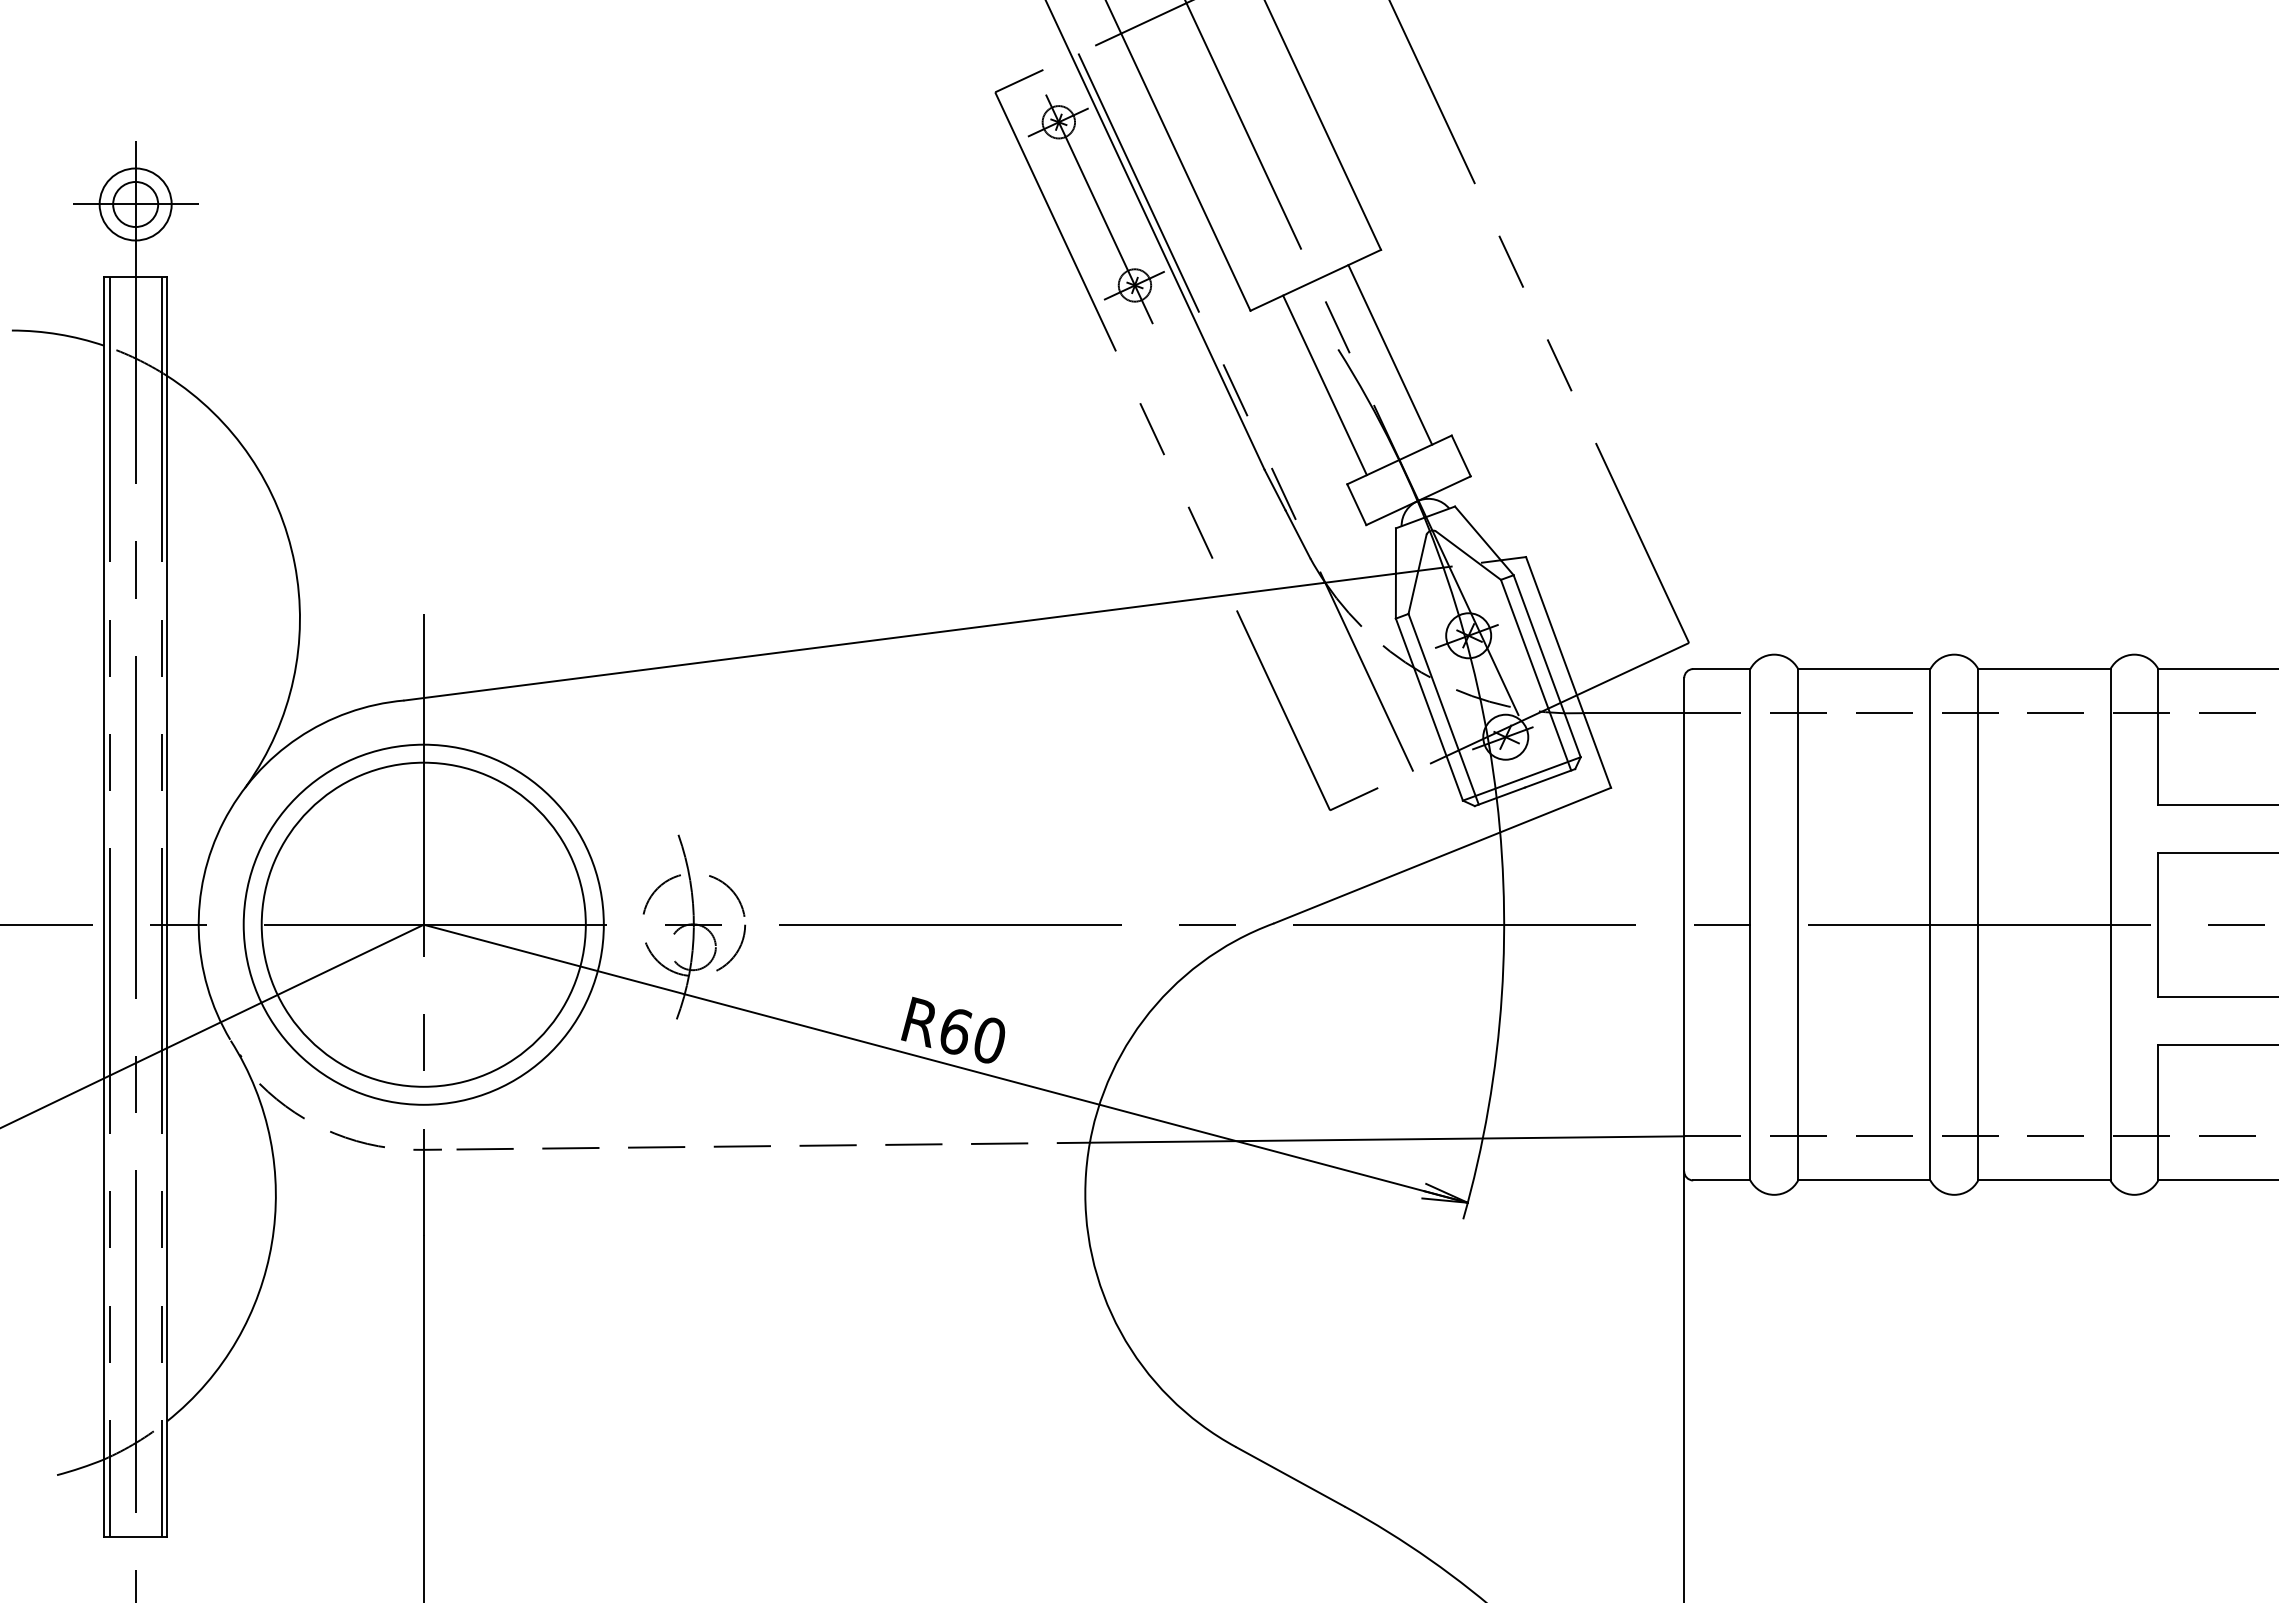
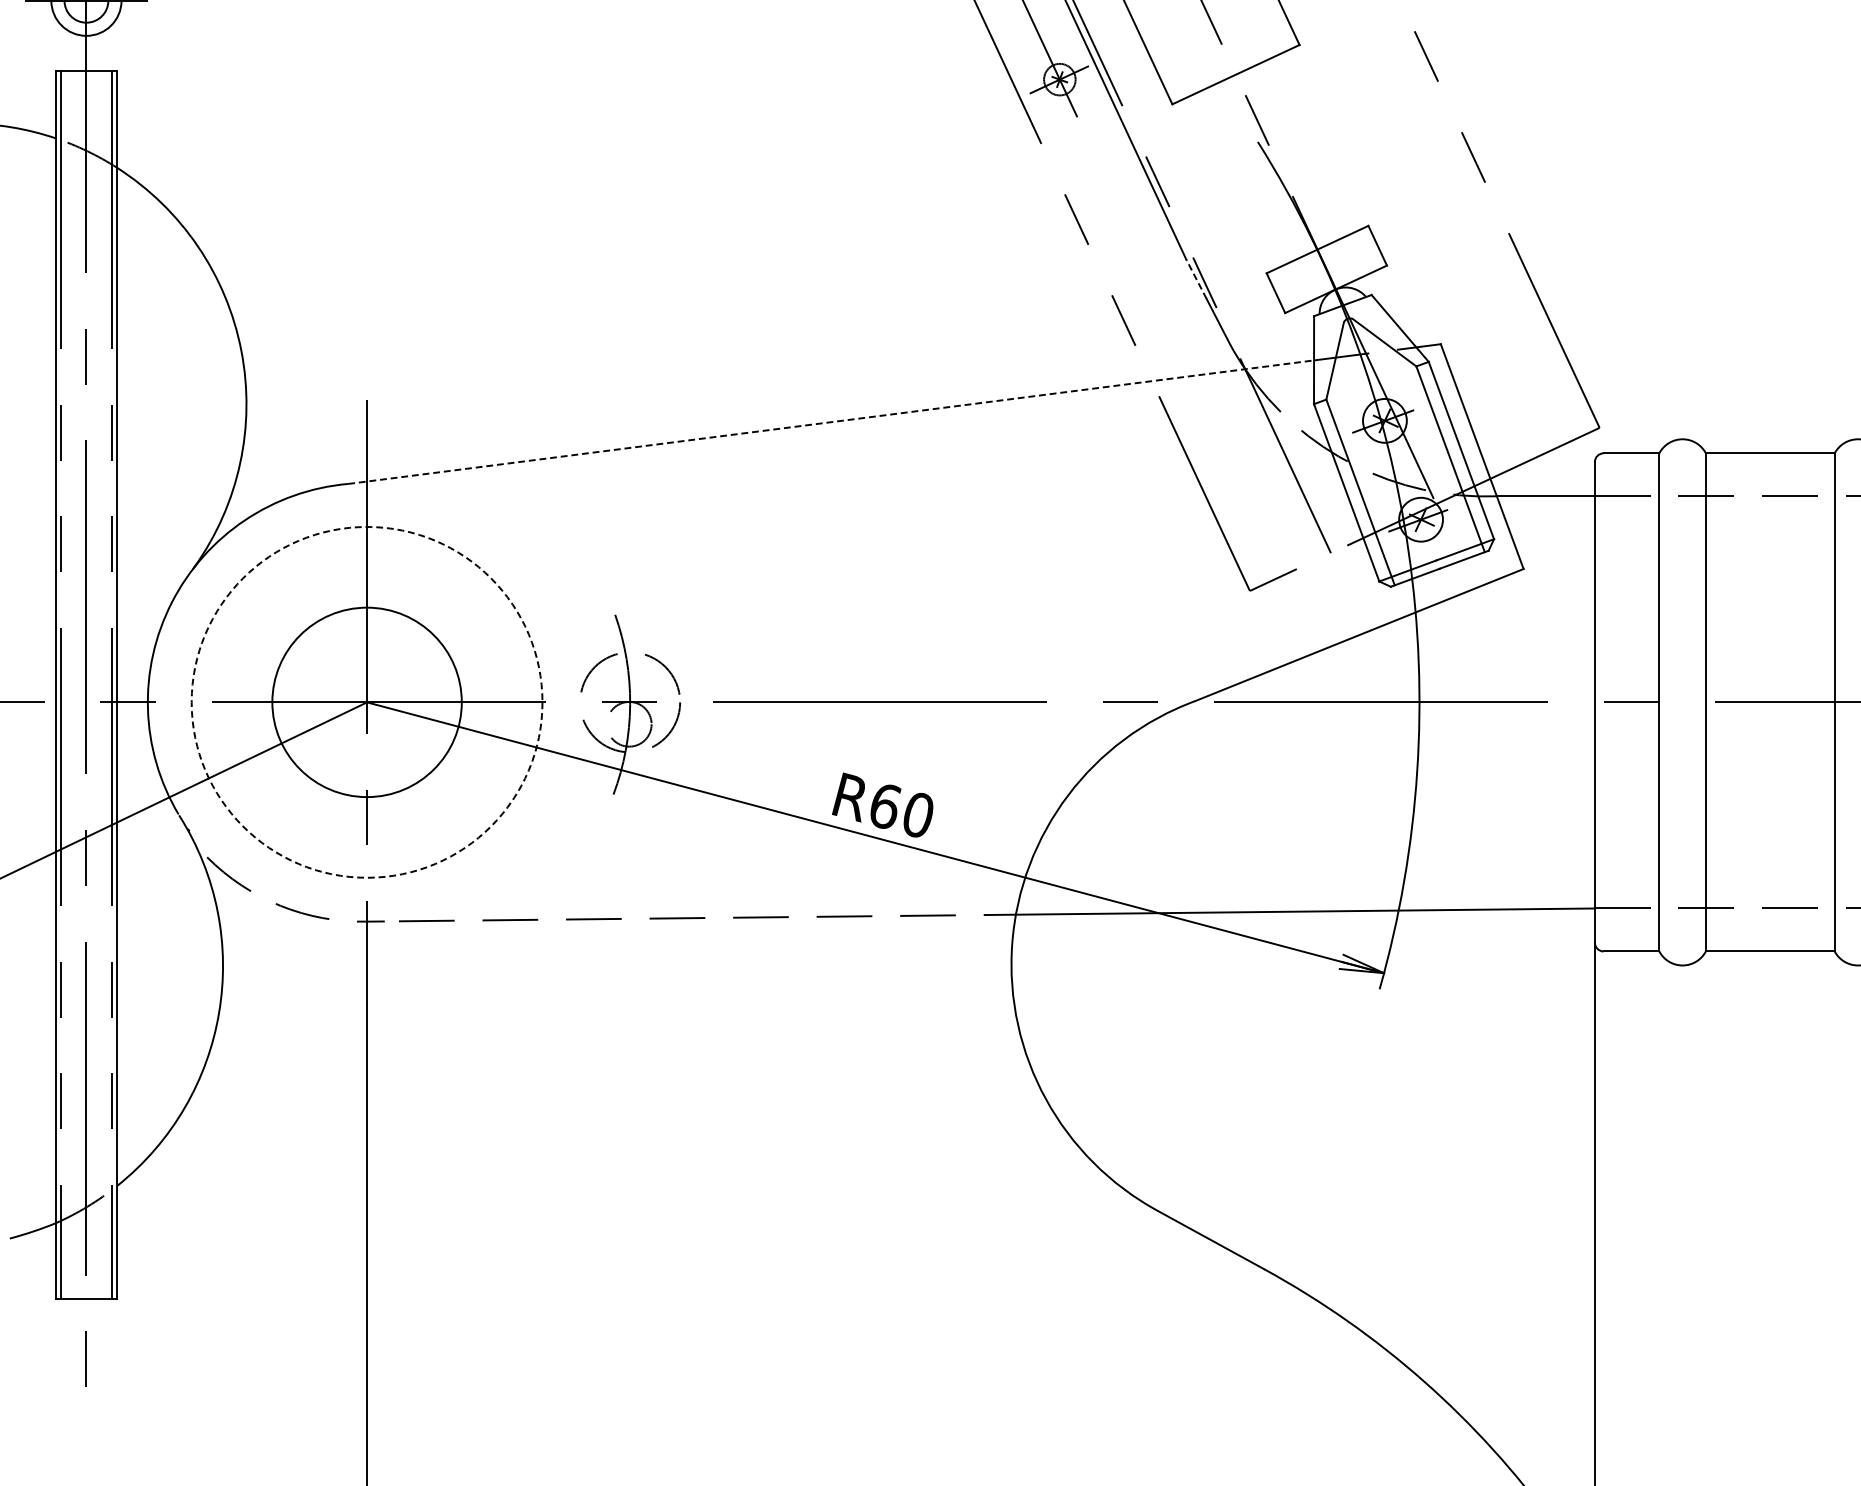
line: (1390, 354) -> (1308, 146), removed
line: (1324, 385) -> (1244, 177), removed
line: (1275, 490) -> (1196, 279), solid -> dashed
line: (900, 637) -> (831, 422), solid -> dashed
circle: (423, 924) -> (366, 702), size x0.6
circle: (423, 924) -> (366, 702), solid -> dashed

